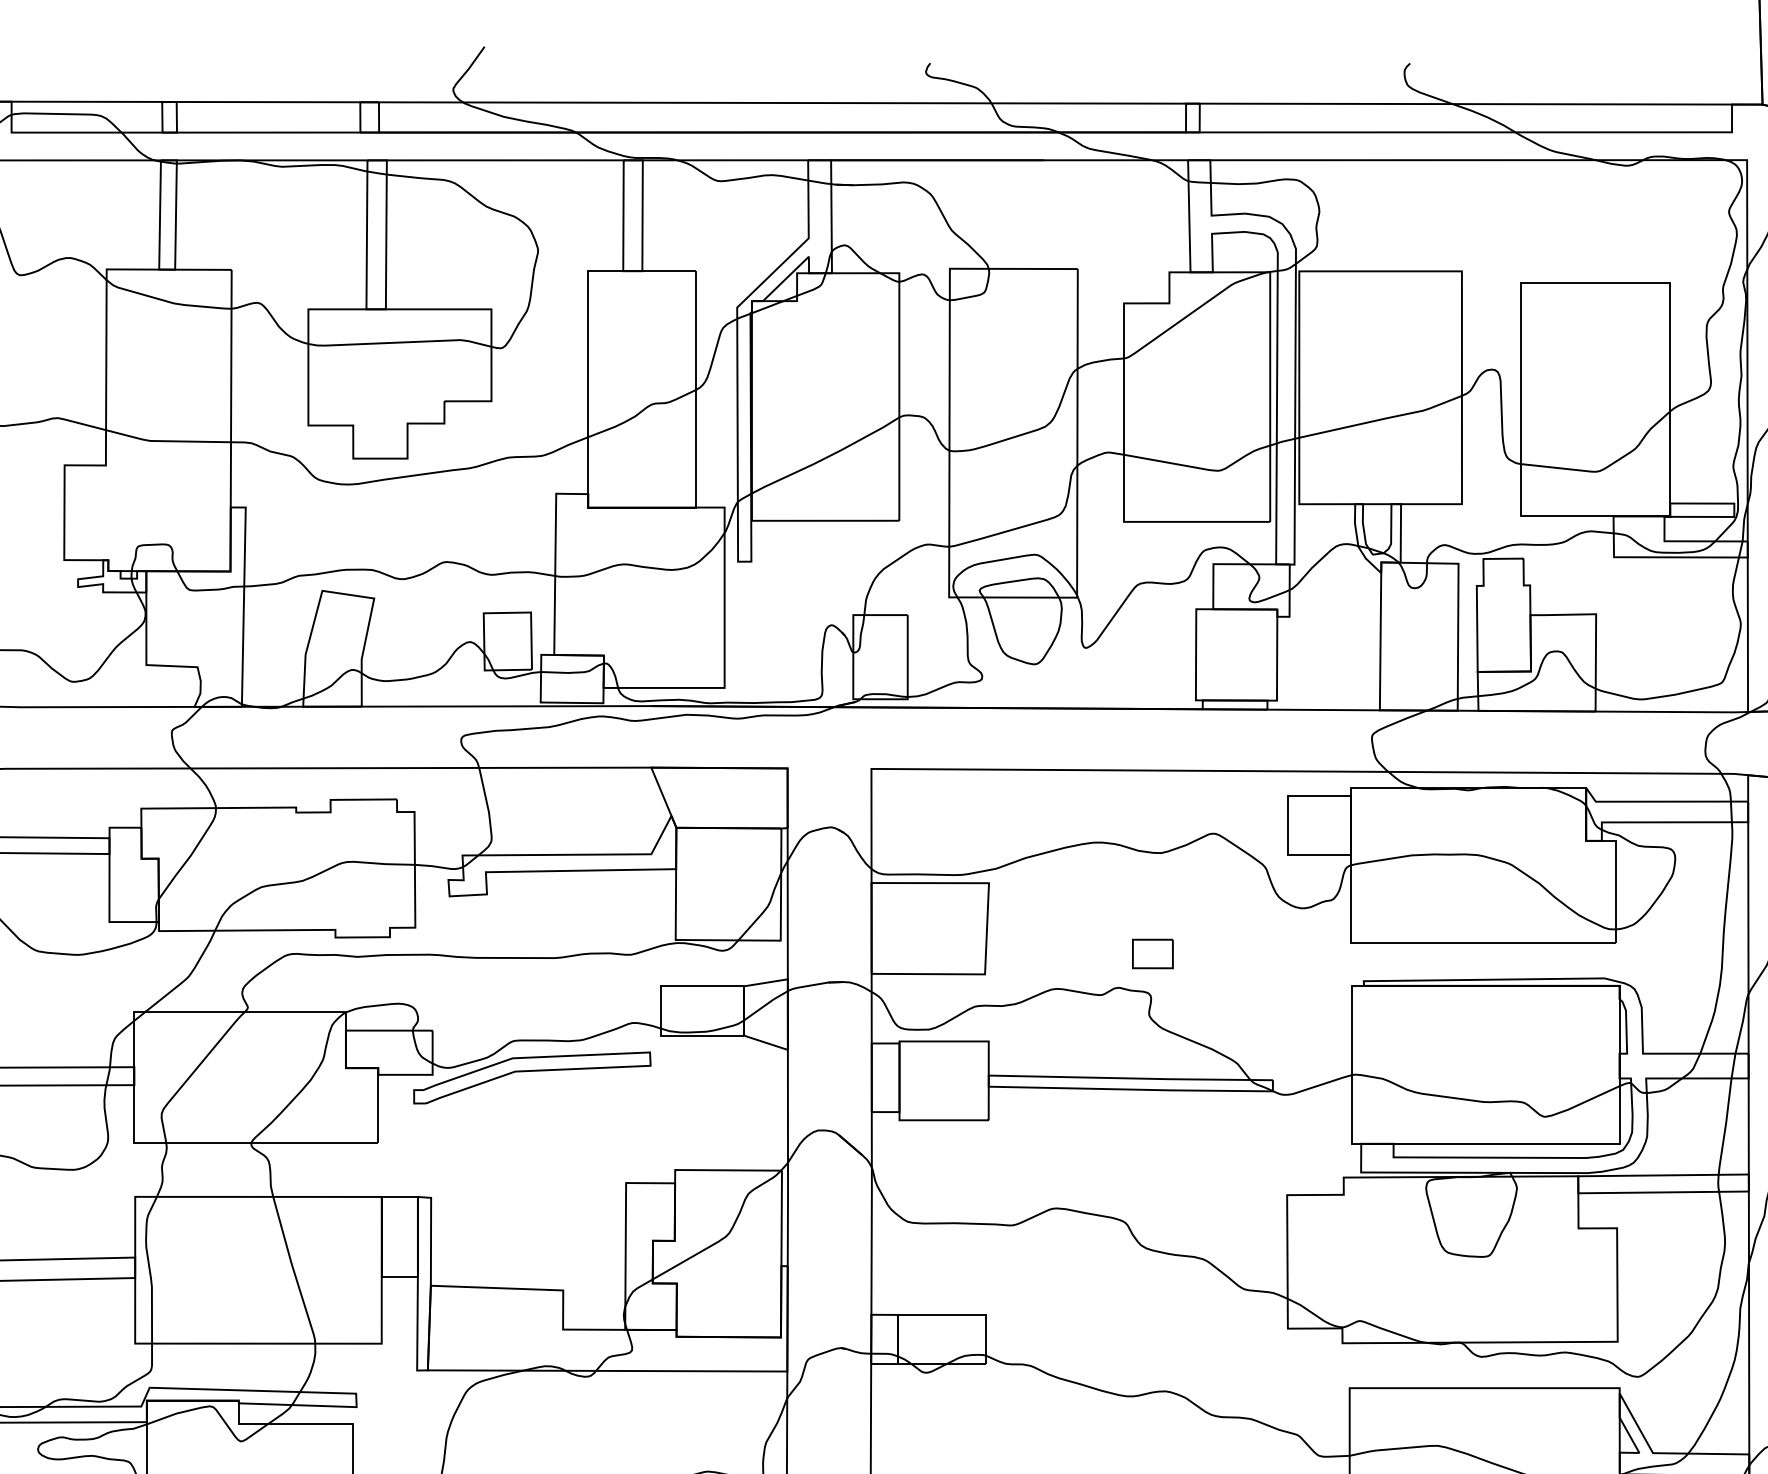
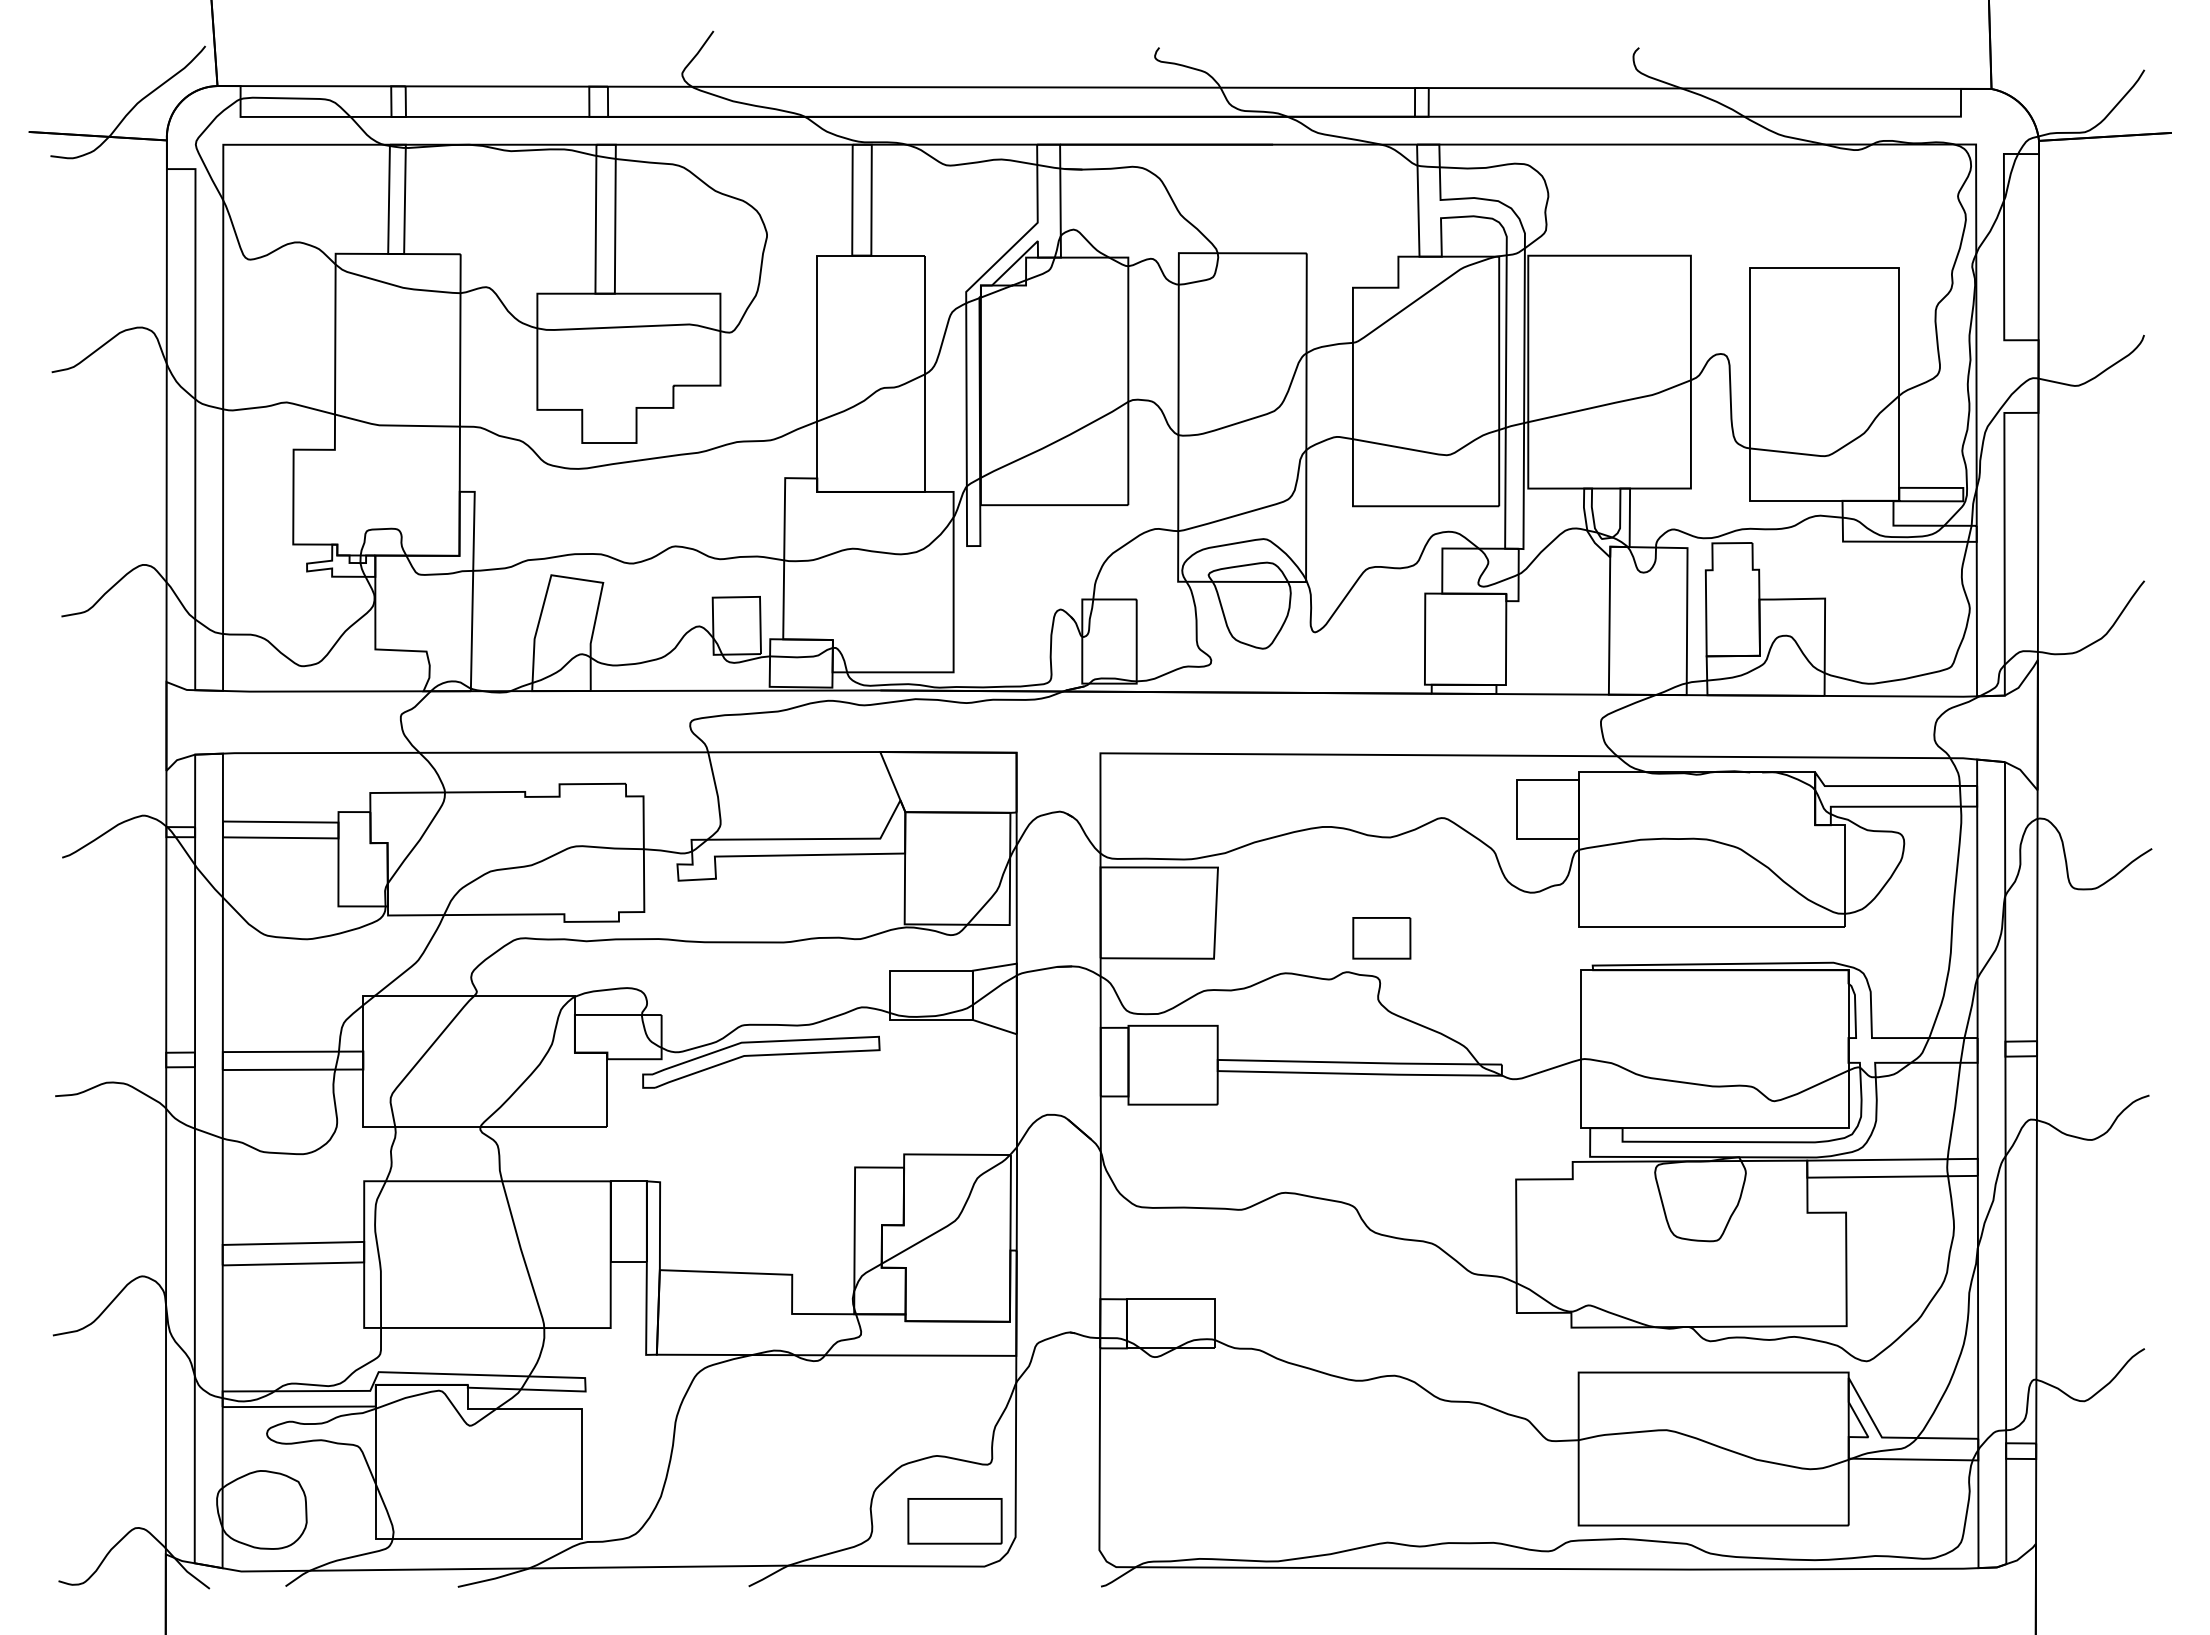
part: (1152, 954) -> (1381, 938), size x1.43

